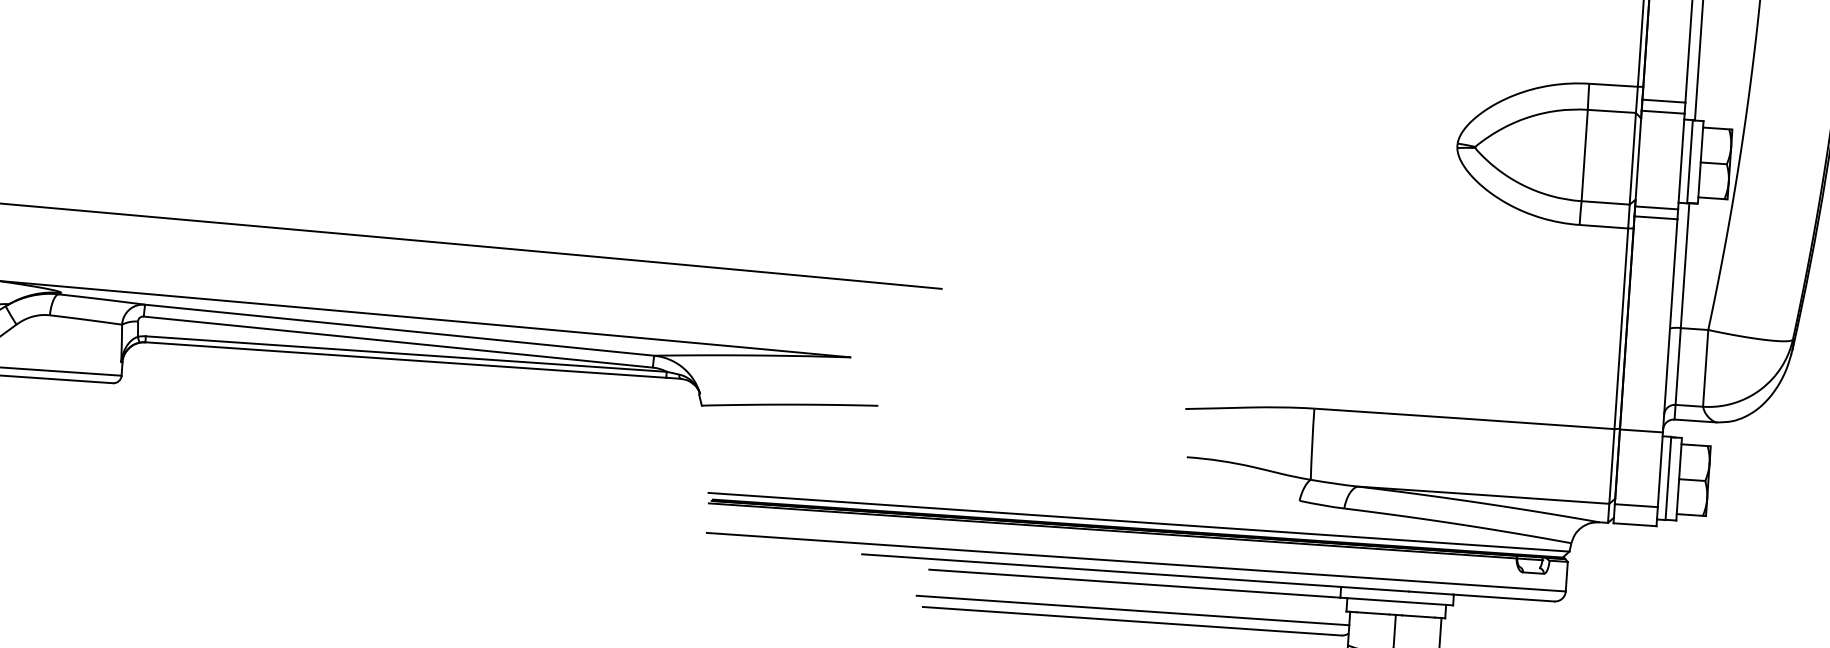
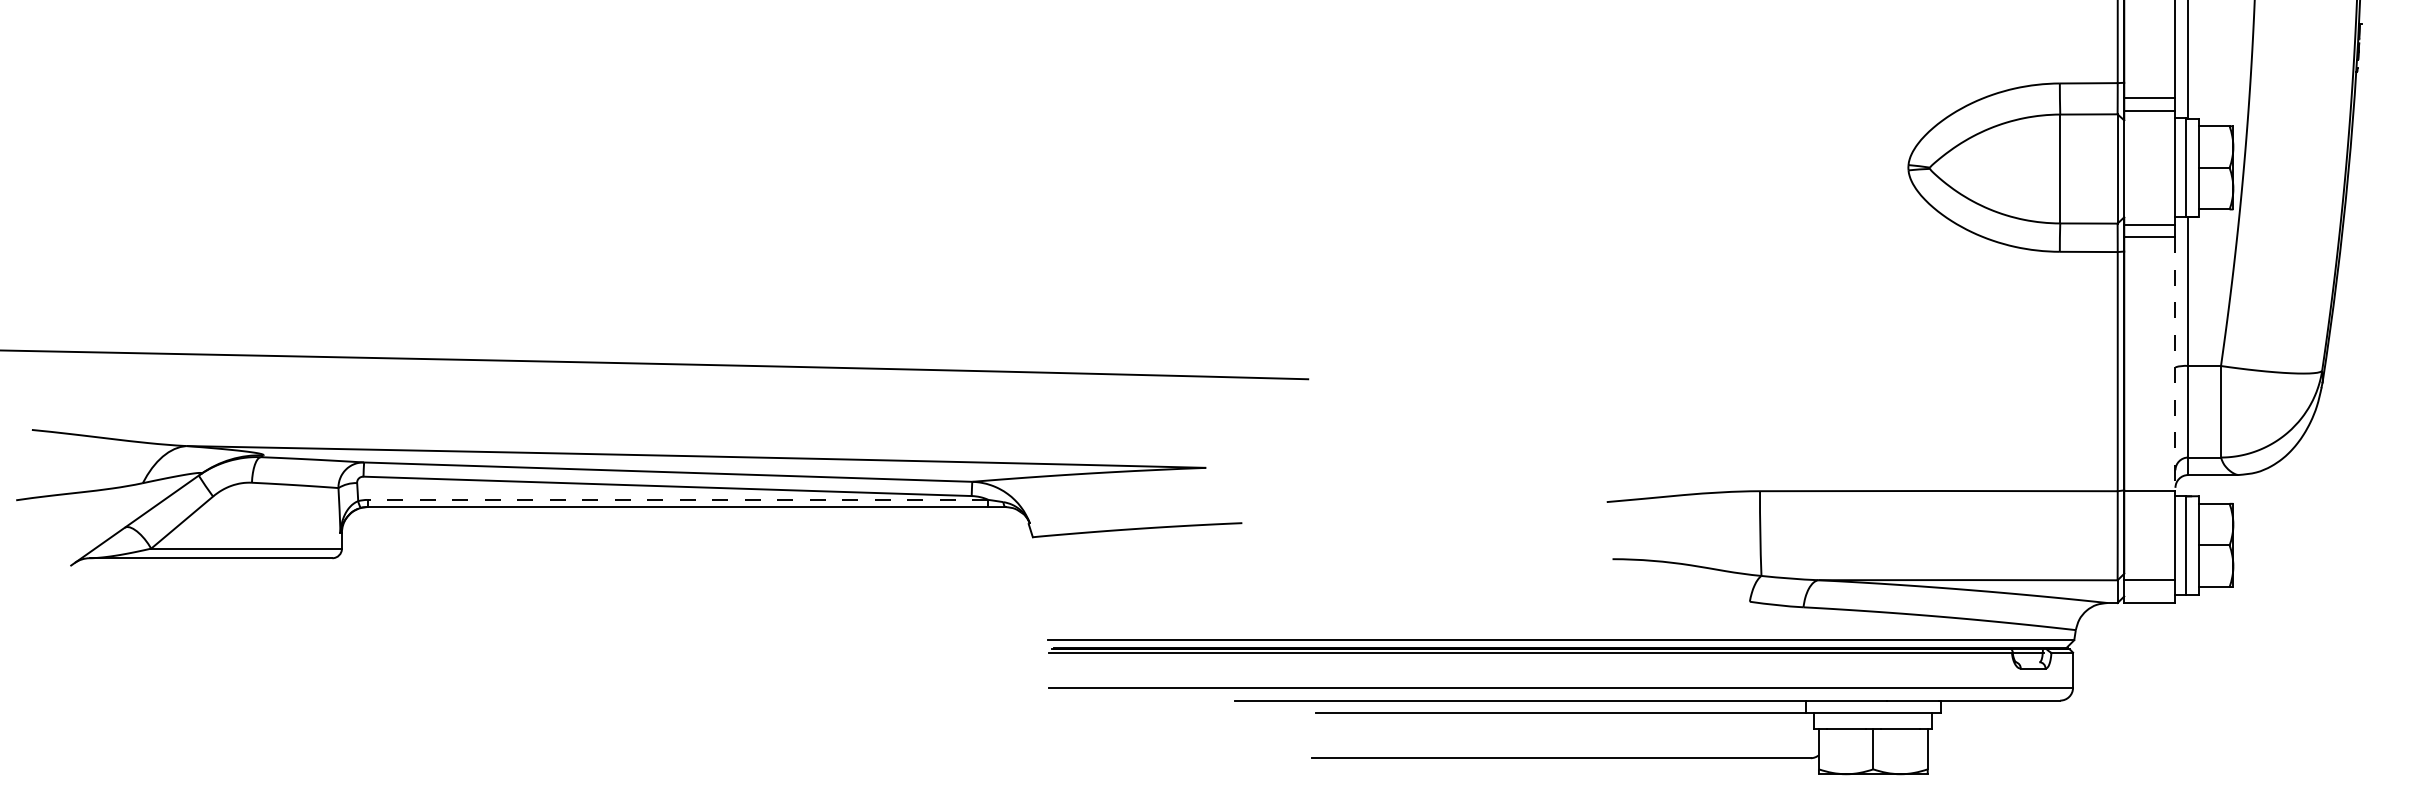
line: (1670, 326) -> (2175, 364), solid -> dashed
line: (405, 353) -> (677, 499), solid -> dashed
line: (1132, 610) -> (1560, 745), removed

